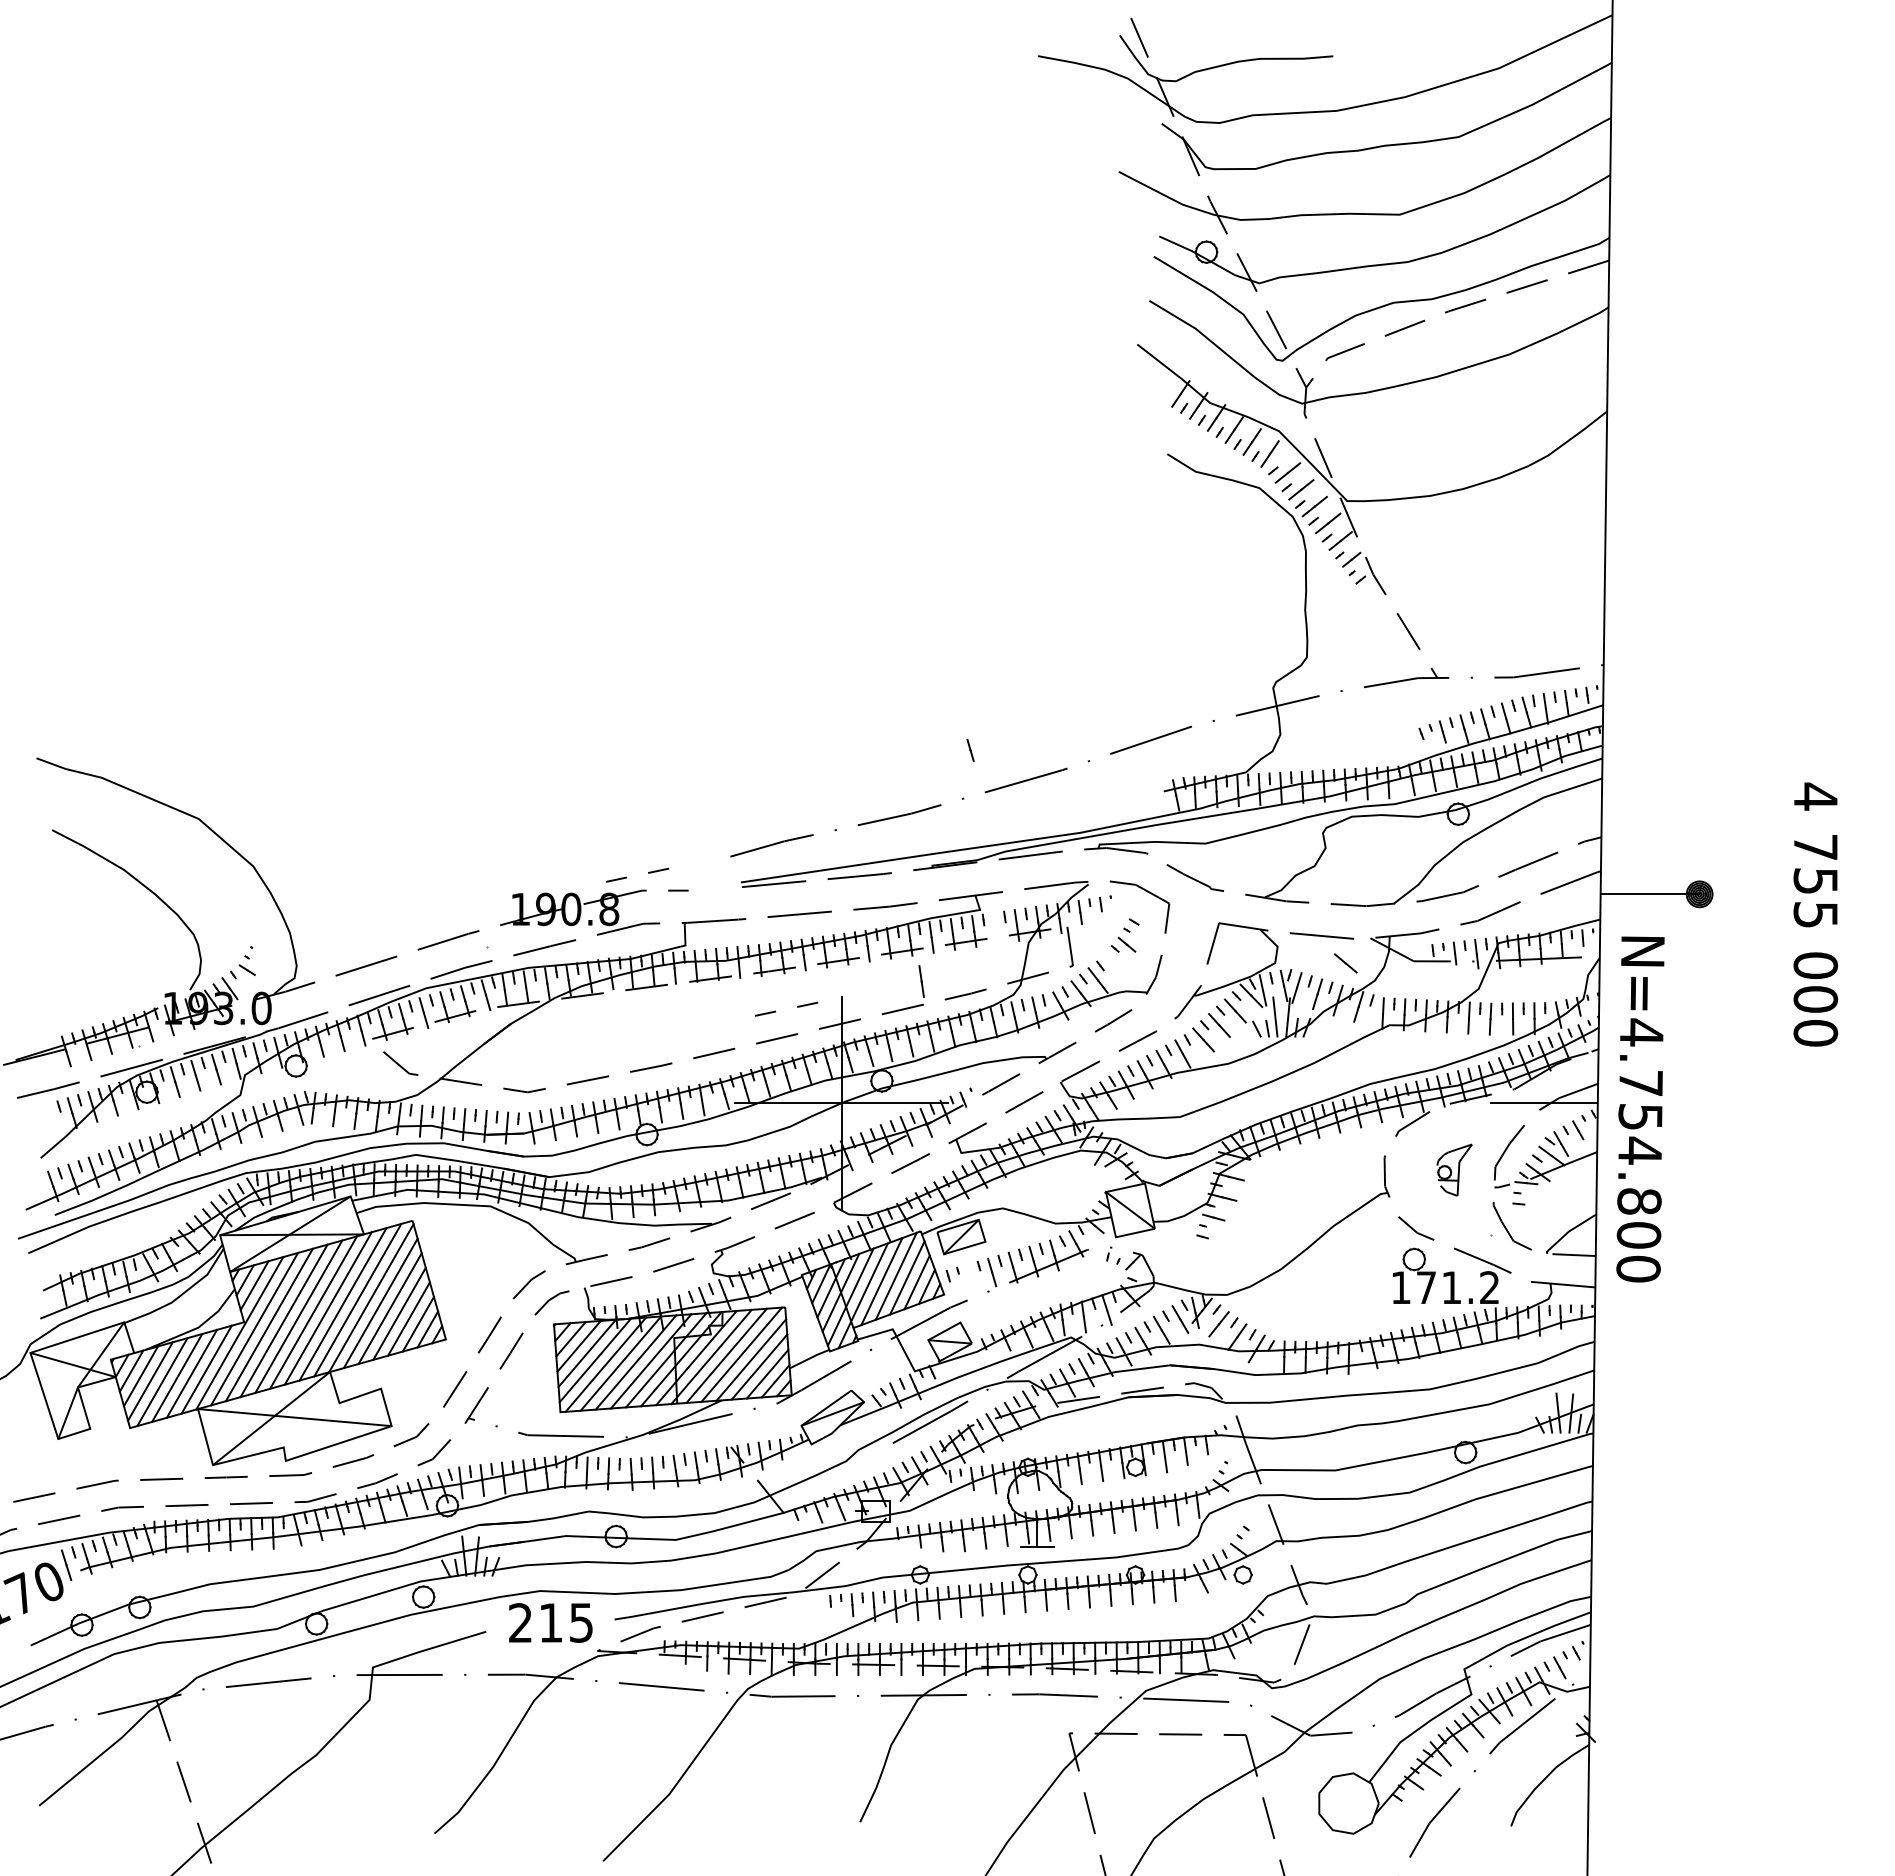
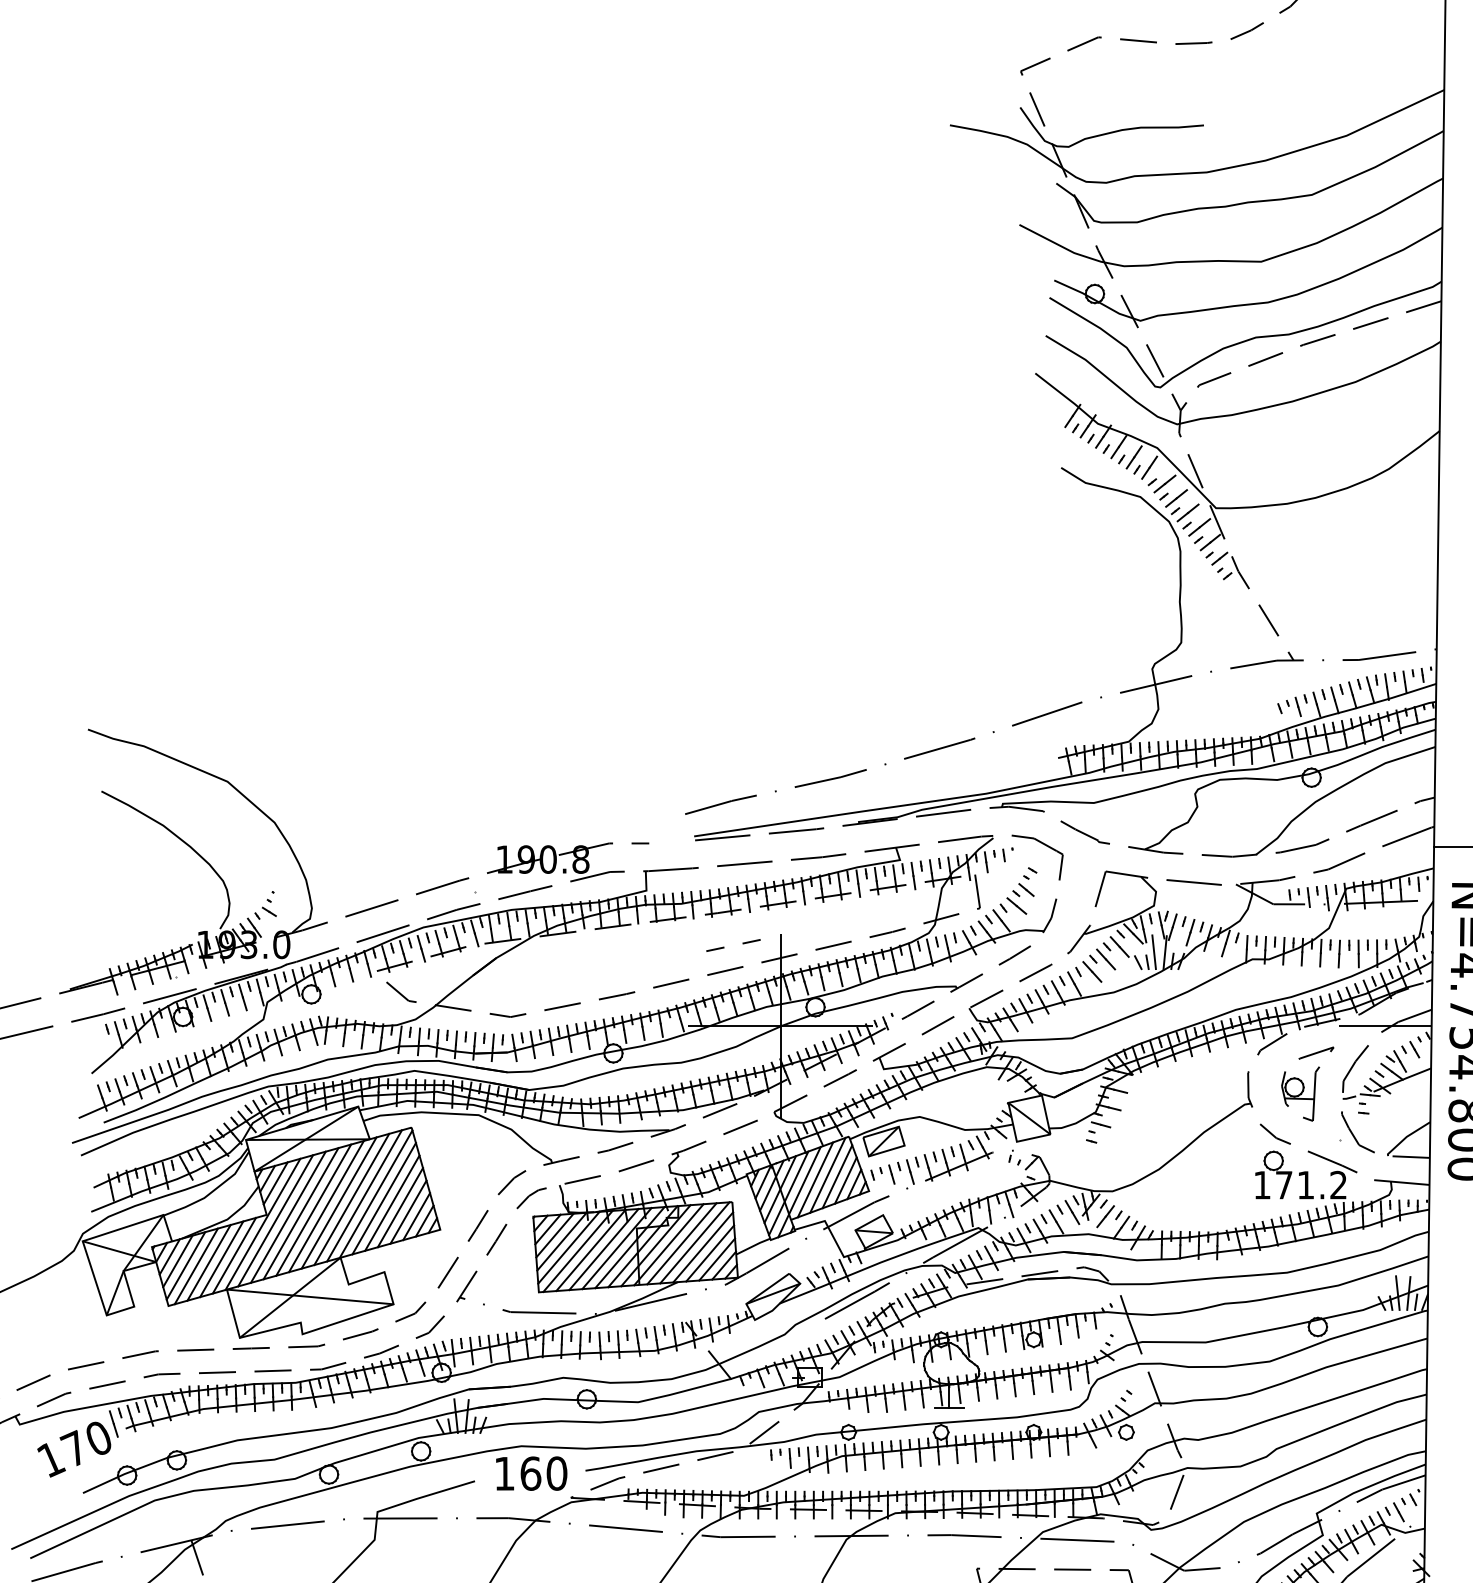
line: (970, 749) -> (891, 1173), moved
line: (648, 873) -> (614, 828), removed
line: (1345, 963) -> (1016, 906), moved
line: (921, 981) -> (913, 876), moved
part: (1453, 1169) -> (1307, 1083), size x1.67
text: (551, 1622) -> (531, 1473), 215 -> 160

